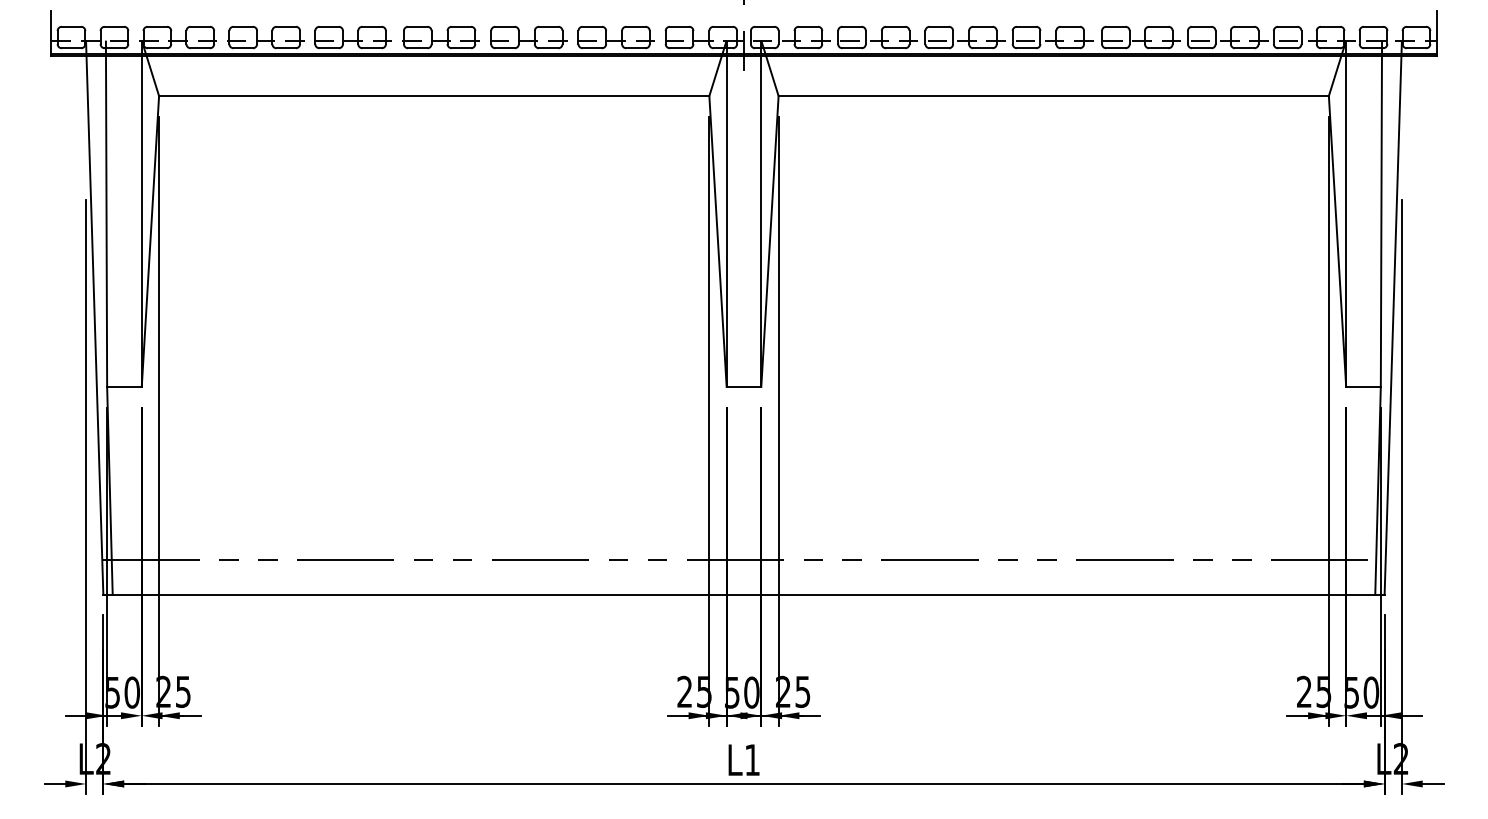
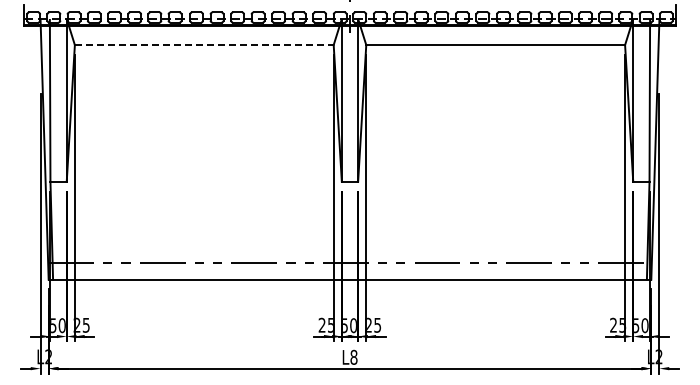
line: (434, 96) -> (204, 45), solid -> dashed
text: (751, 758) -> (353, 356), L1 -> L8

